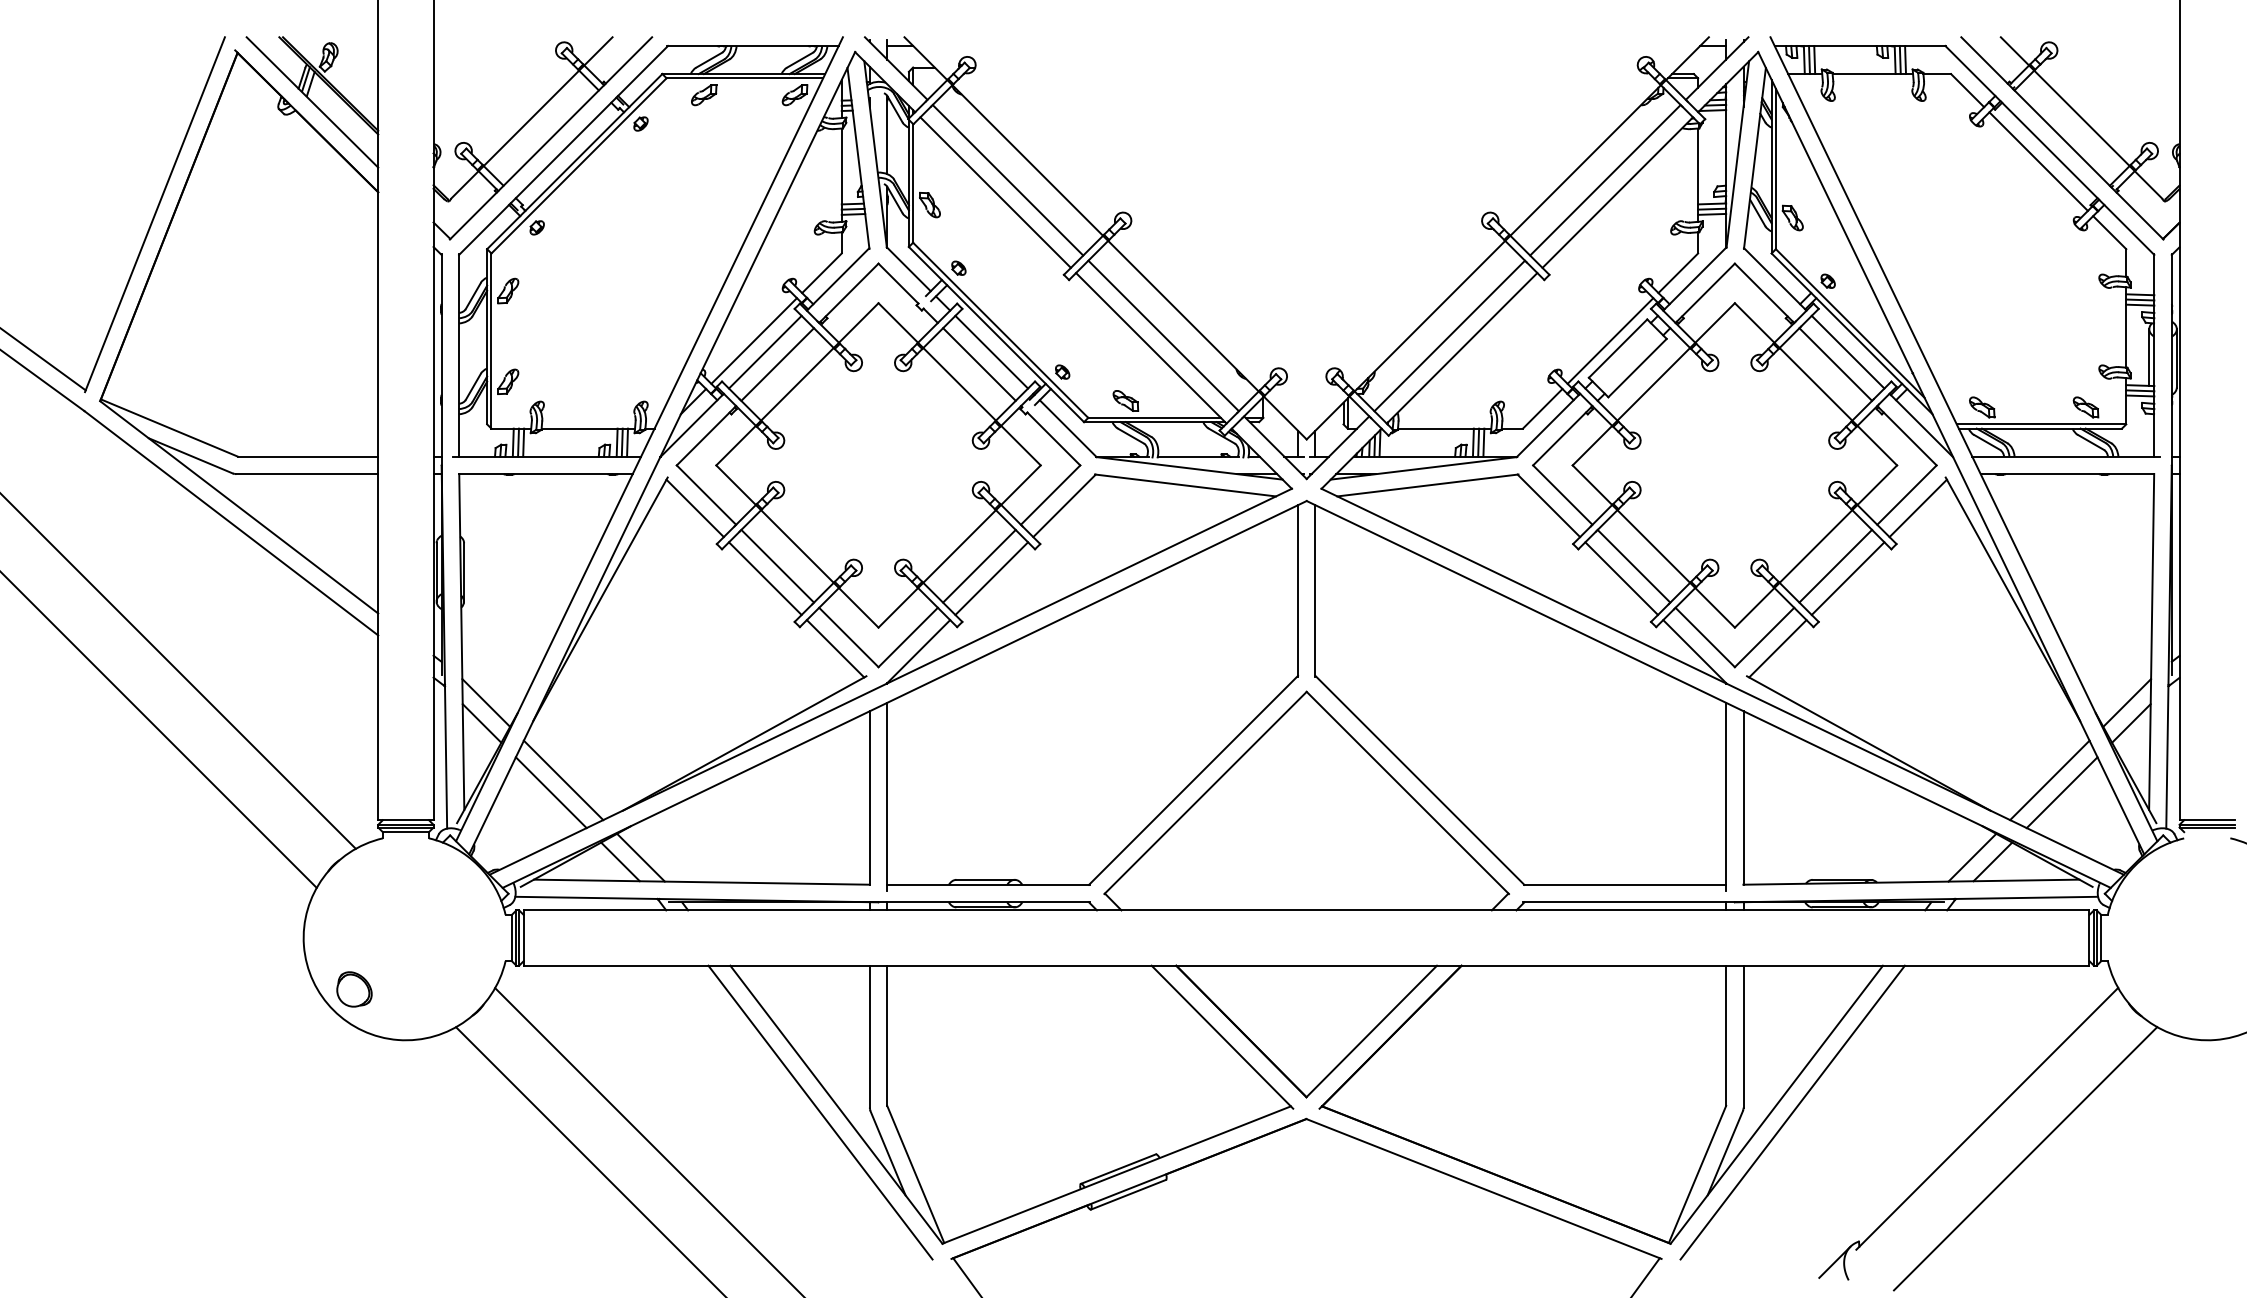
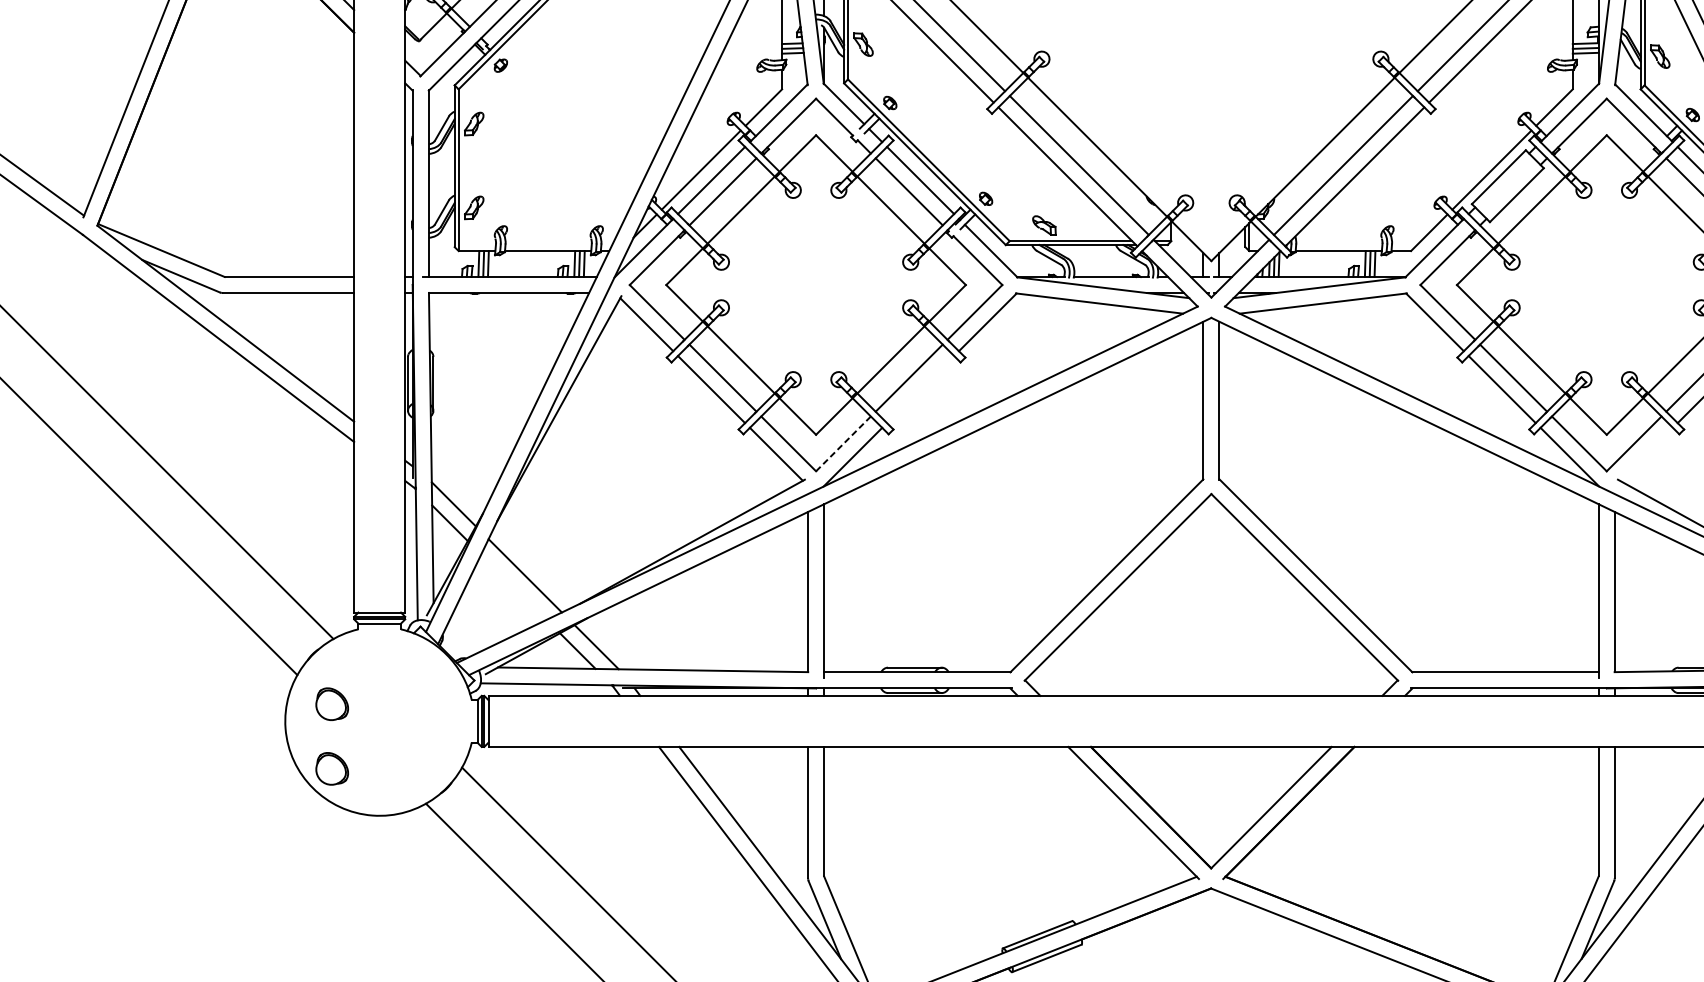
line: (991, 578) -> (920, 389), removed
line: (908, 637) -> (843, 443), solid -> dashed
line: (1777, 648) -> (1646, 454), removed
line: (550, 792) -> (513, 587), removed
part: (354, 919) -> (332, 704), added

